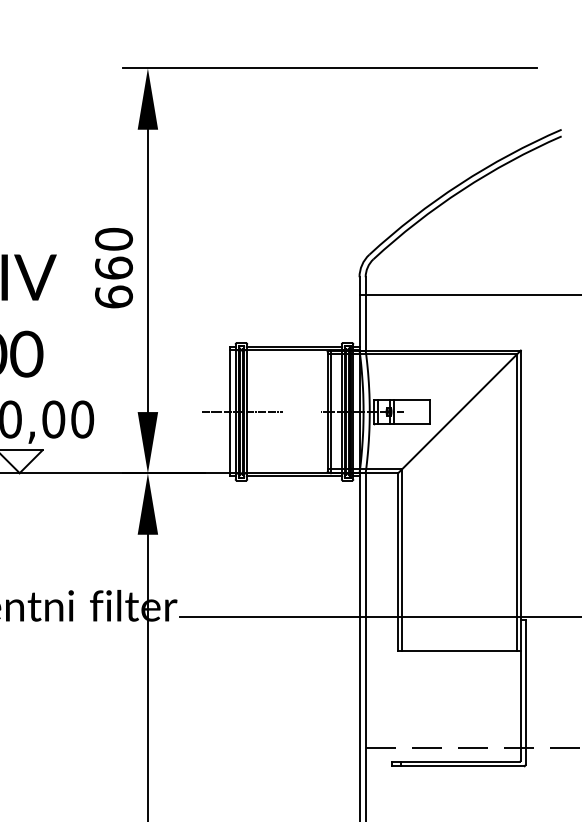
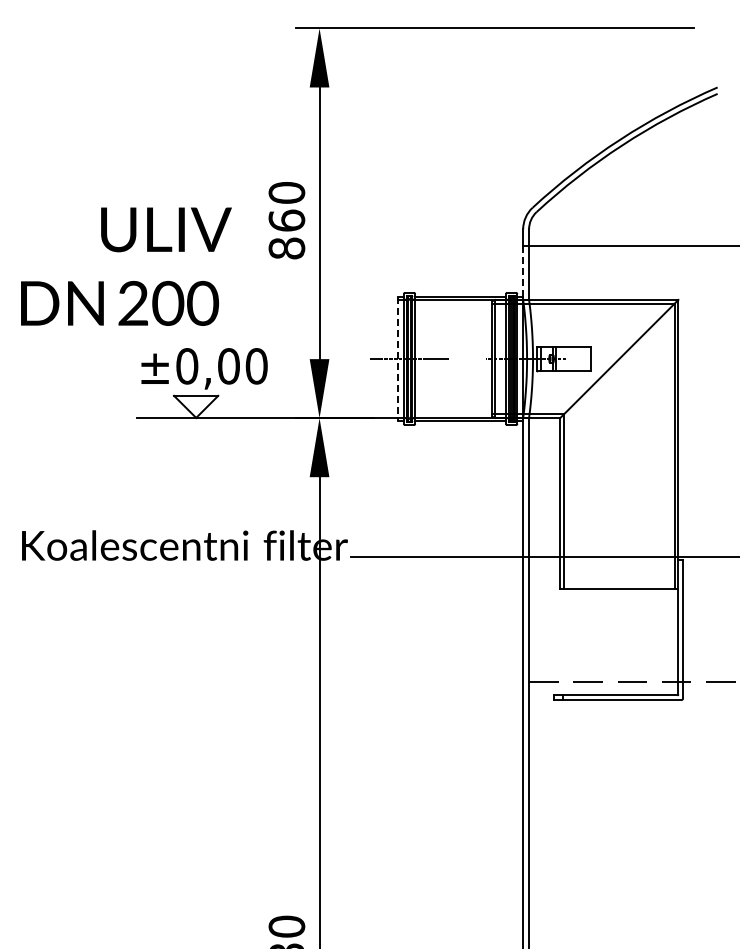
text: (113, 297) -> (286, 248), 660 -> 860
line: (359, 320) -> (523, 271), solid -> dashed
line: (229, 411) -> (398, 358), solid -> dashed

